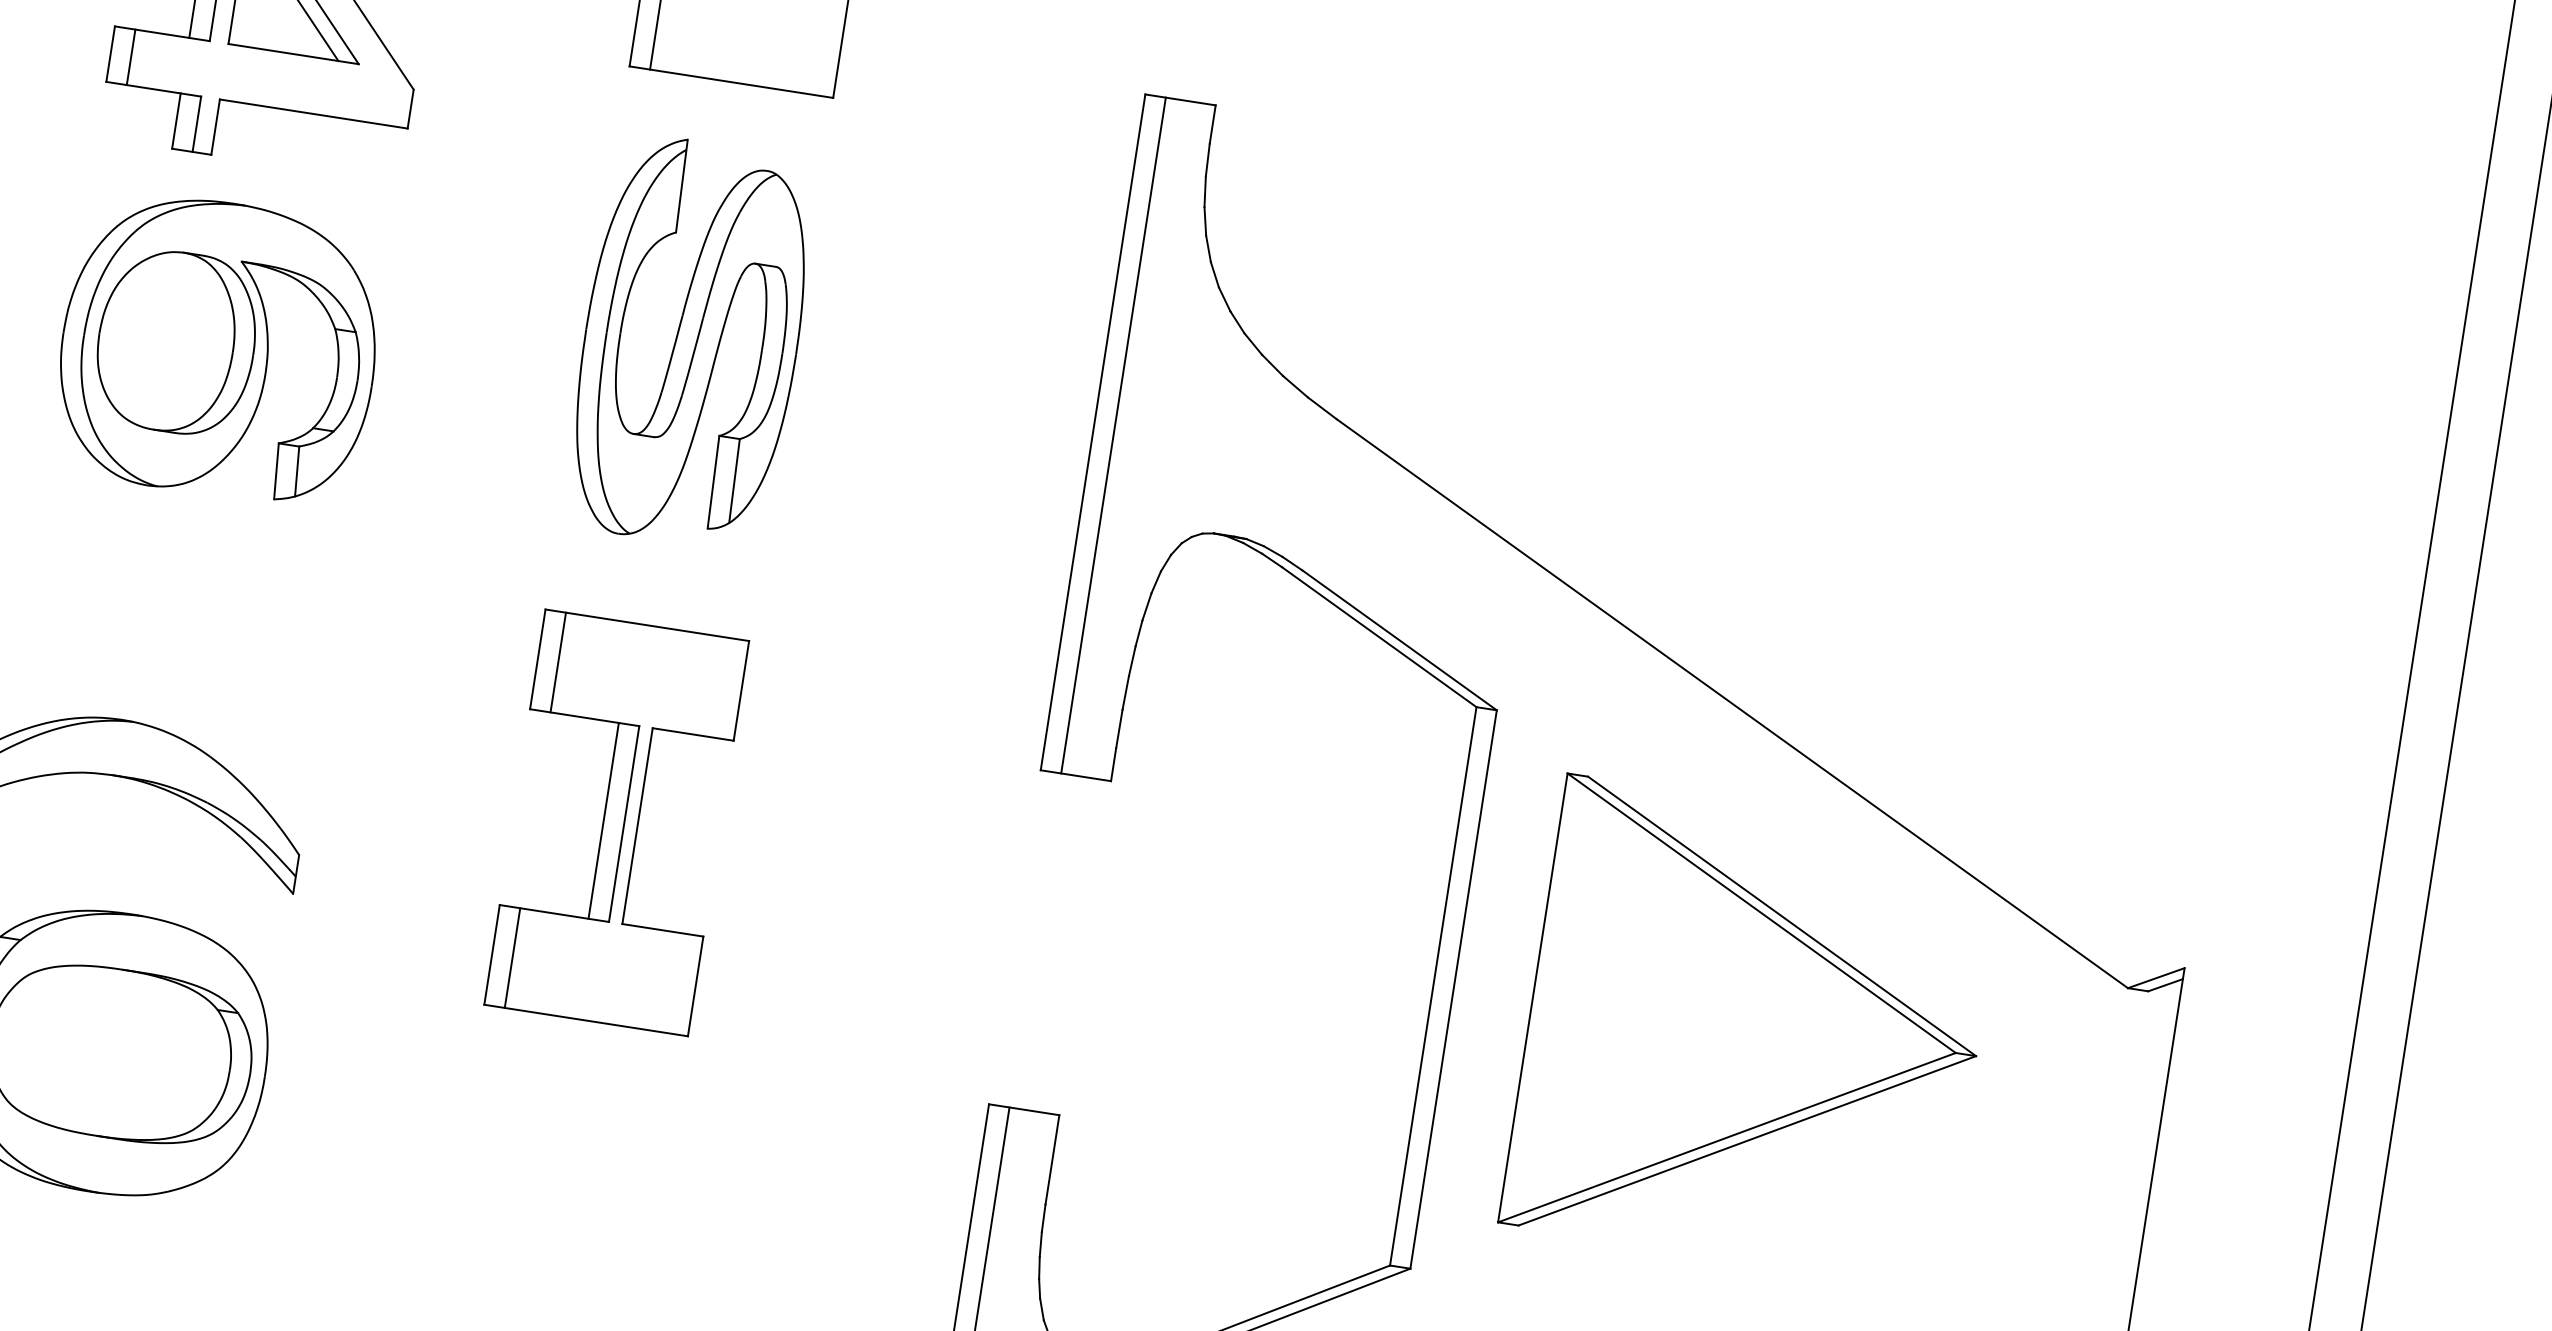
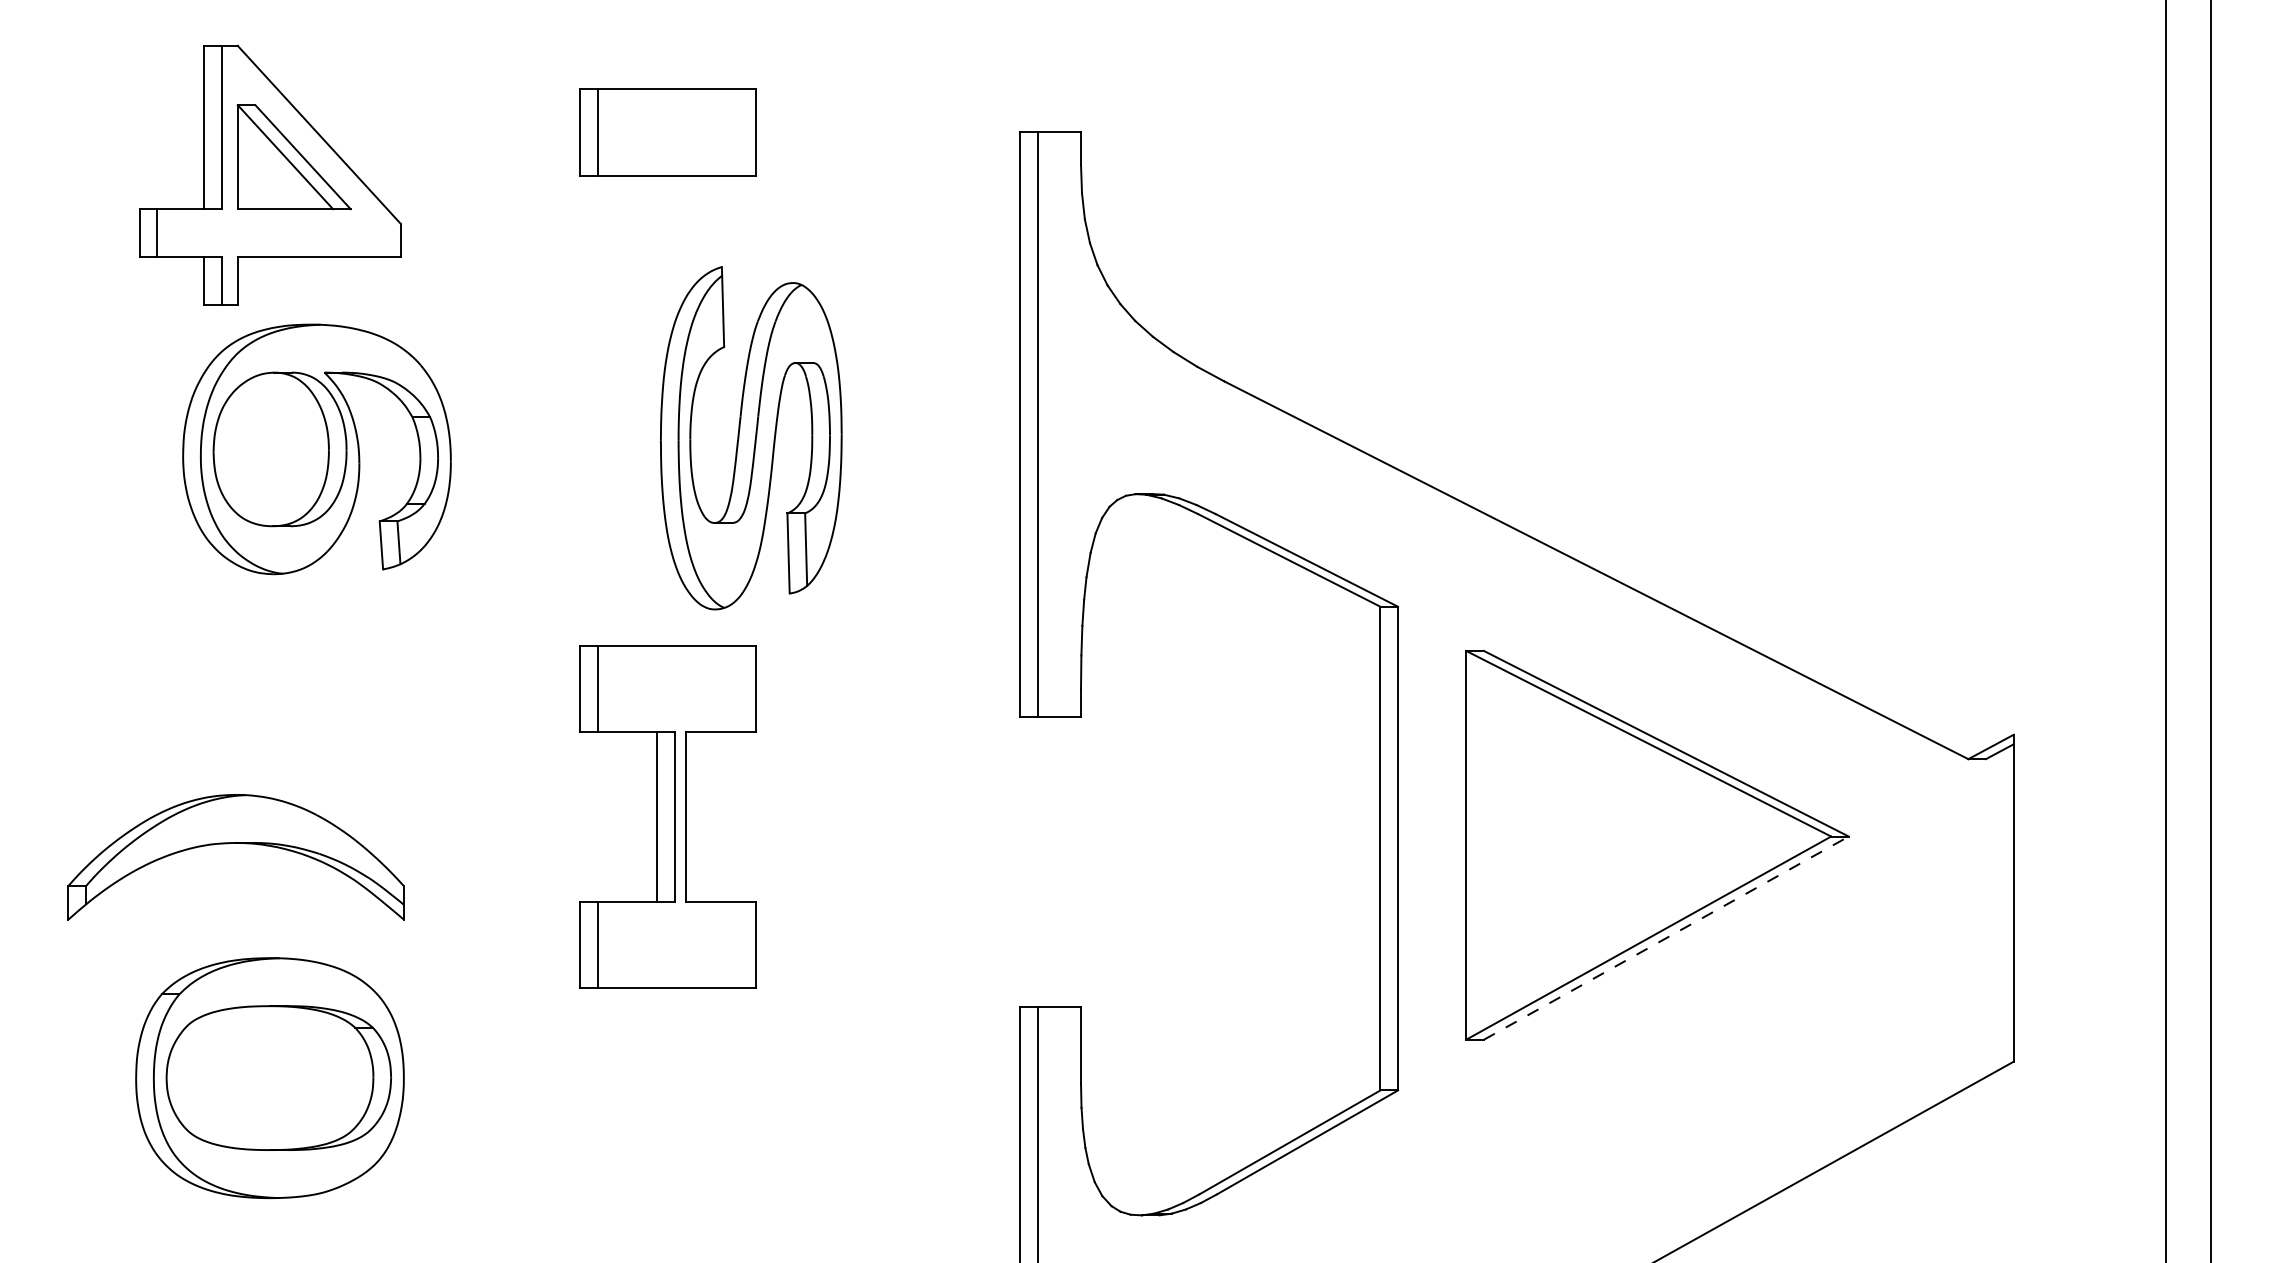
part: (691, 342) -> (751, 438), moved
part: (218, 349) -> (316, 449), moved
line: (1747, 1141) -> (1666, 938), solid -> dashed

